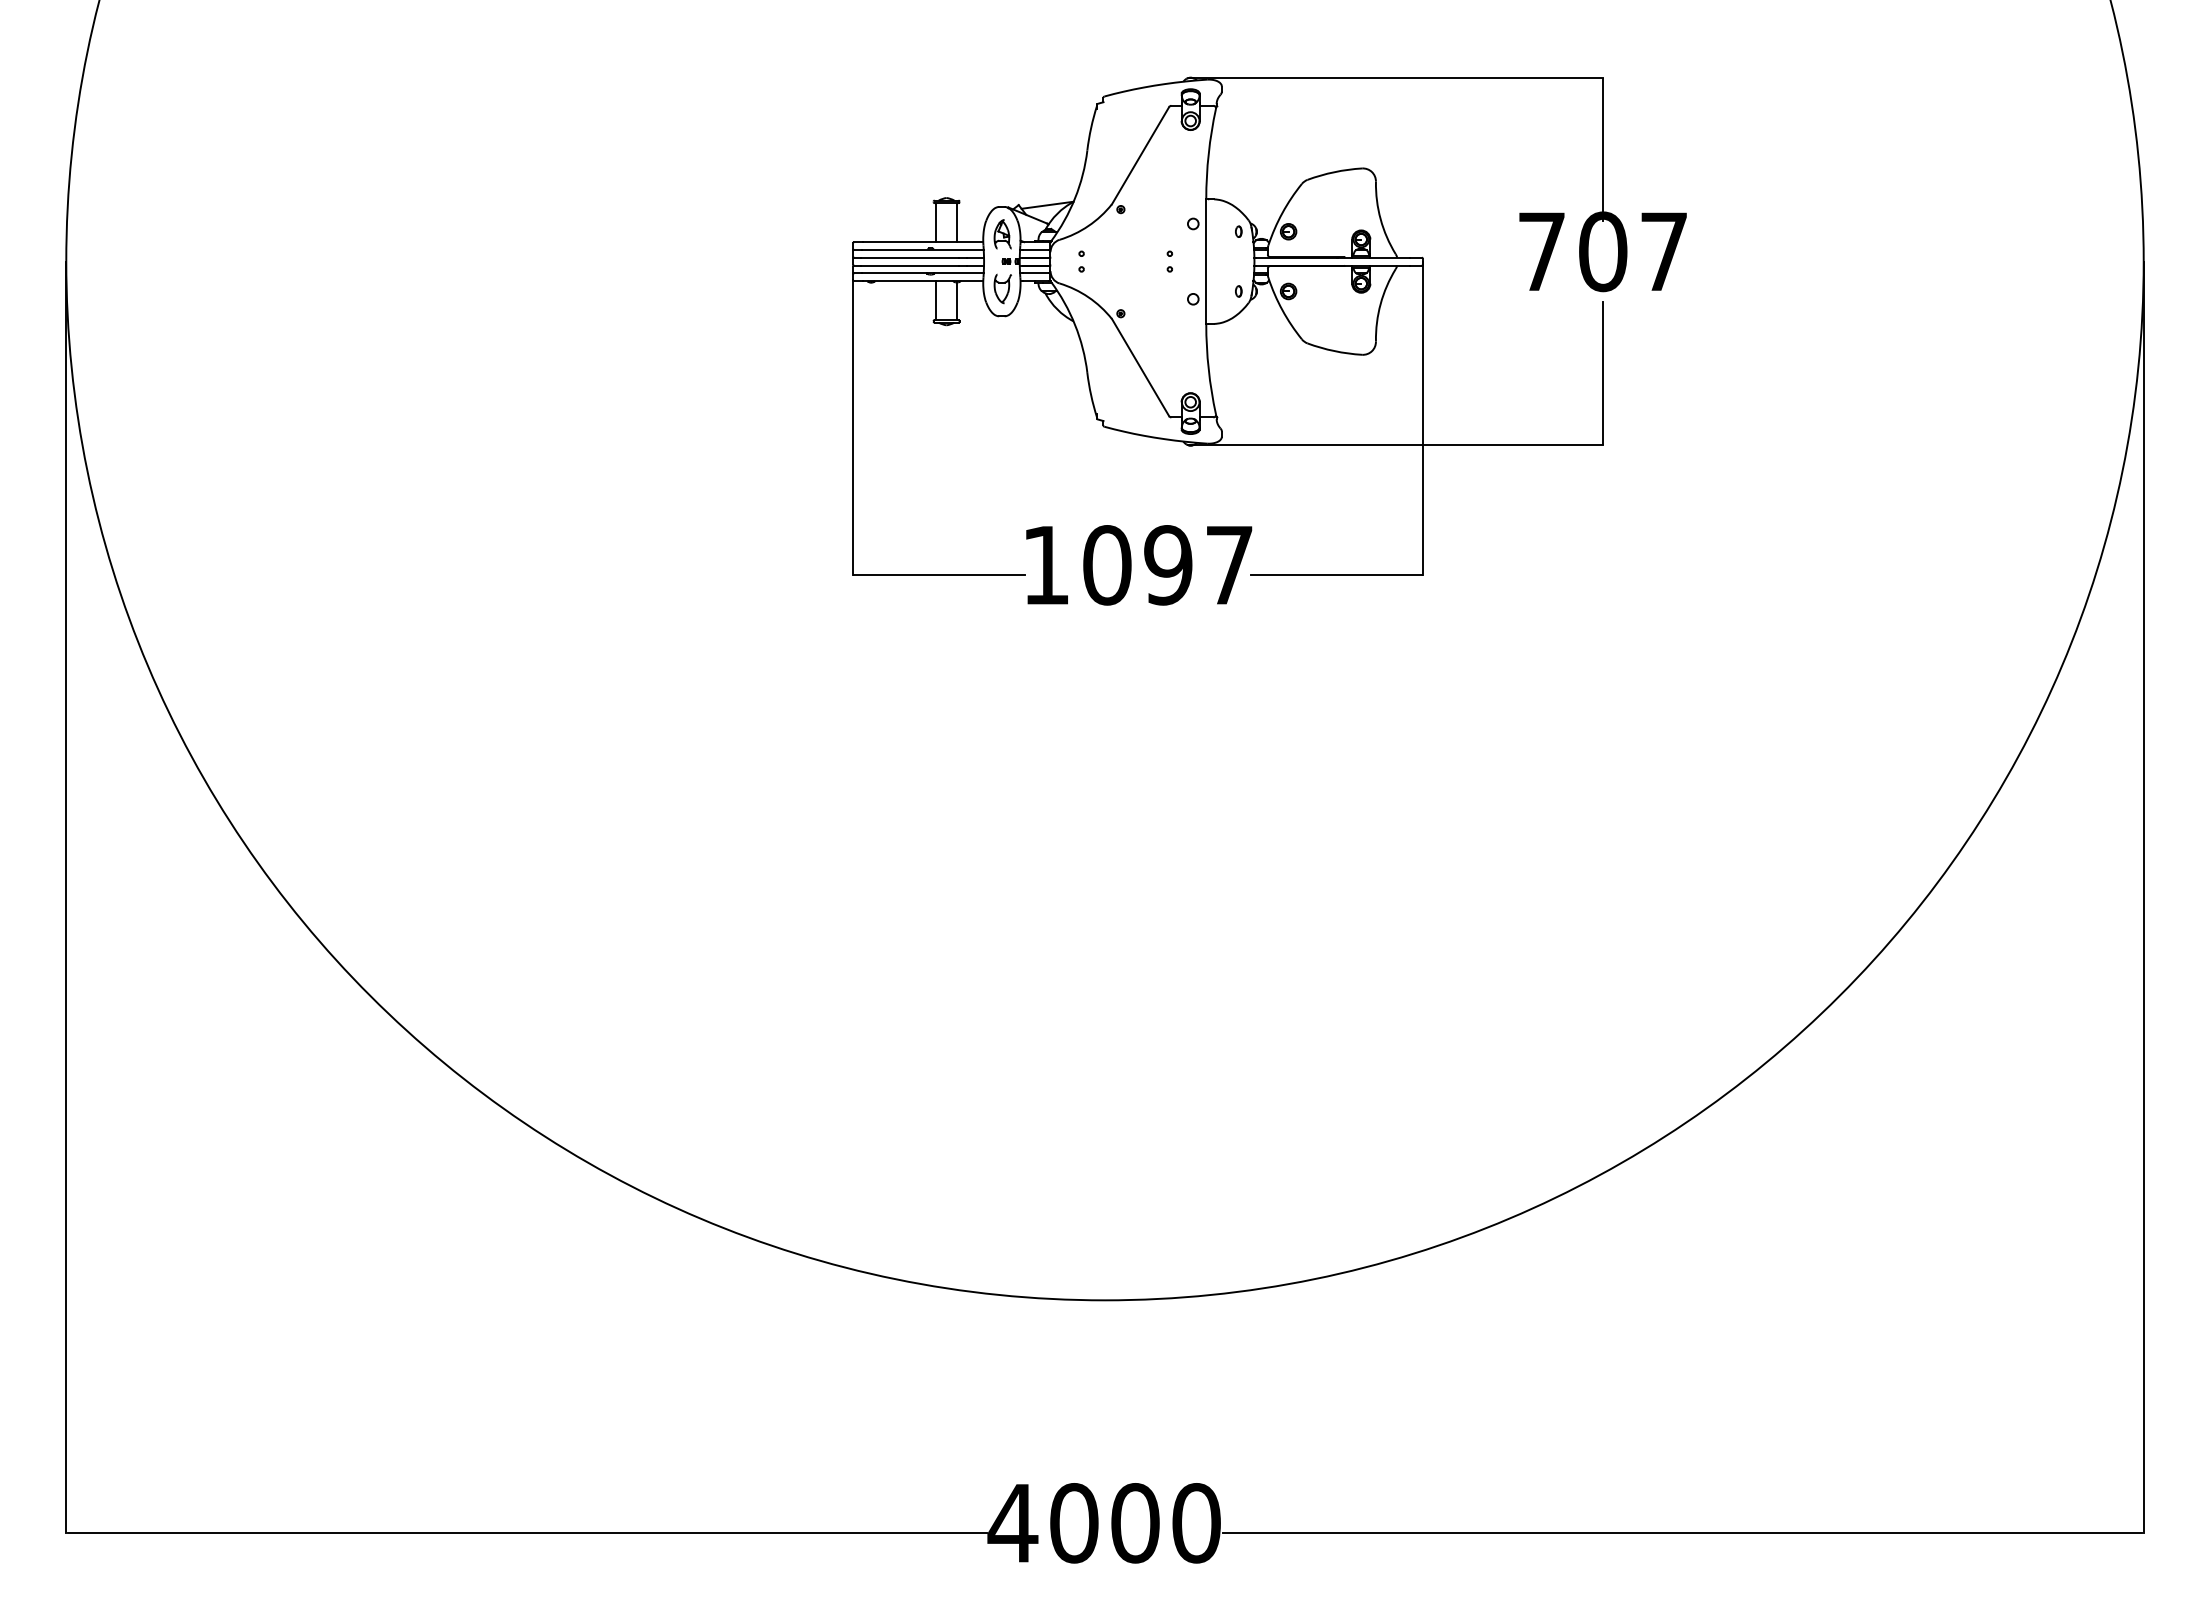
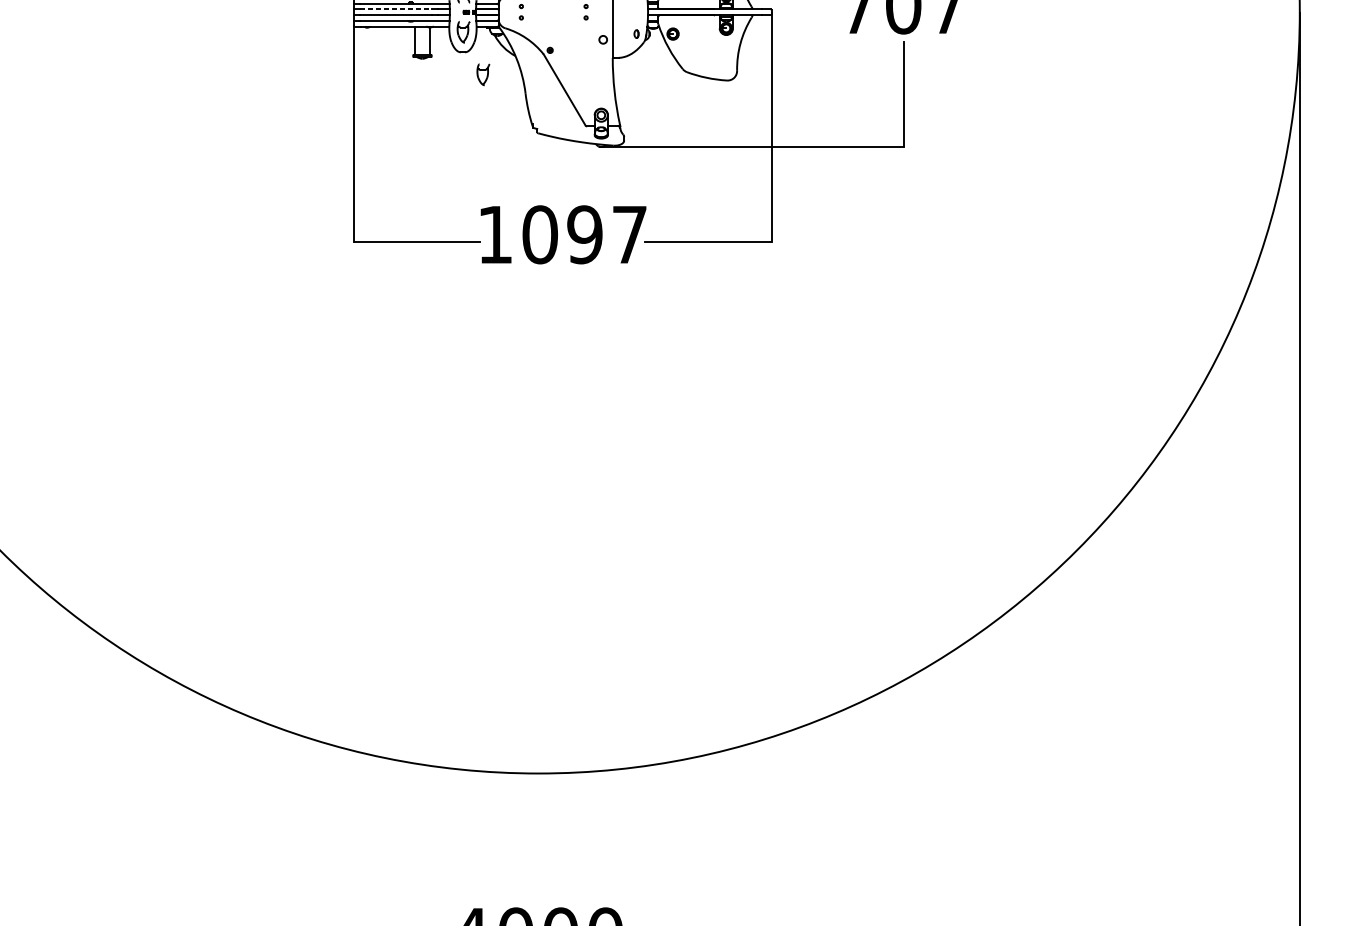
line: (910, 257) -> (395, 9), solid -> dashed
part: (1029, 346) -> (483, 74), added

